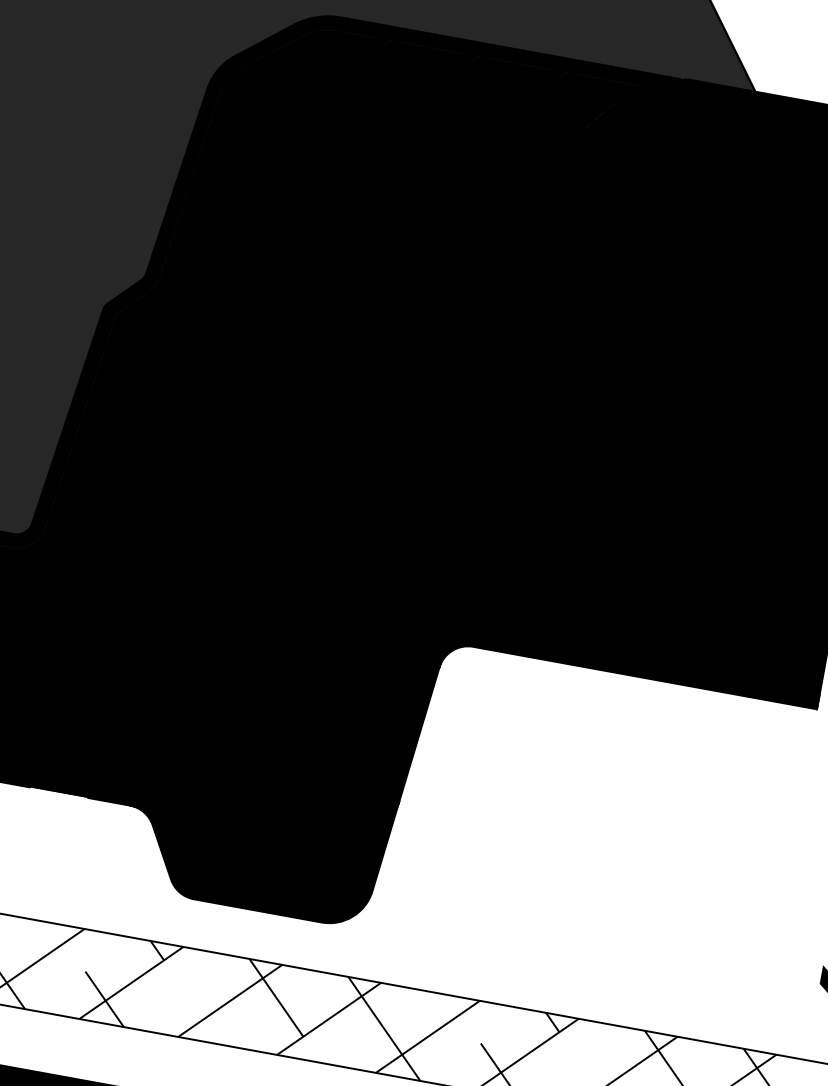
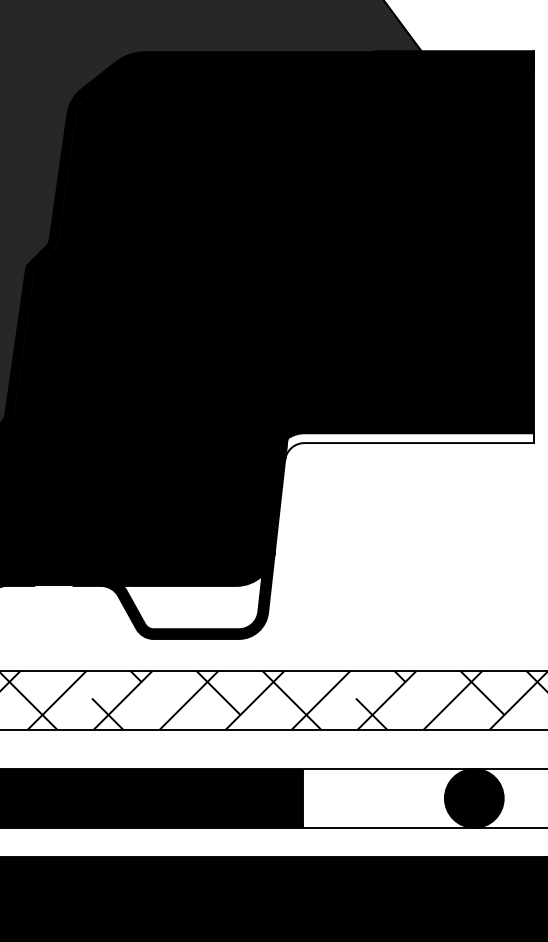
fill: (629, 680) -> (409, 446), removed
fill: (262, 855) -> (192, 602), removed

